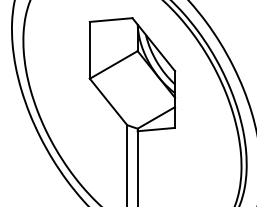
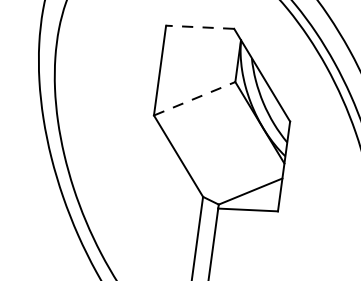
line: (110, 20) -> (198, 27), solid -> dashed
line: (113, 64) -> (194, 98), solid -> dashed

